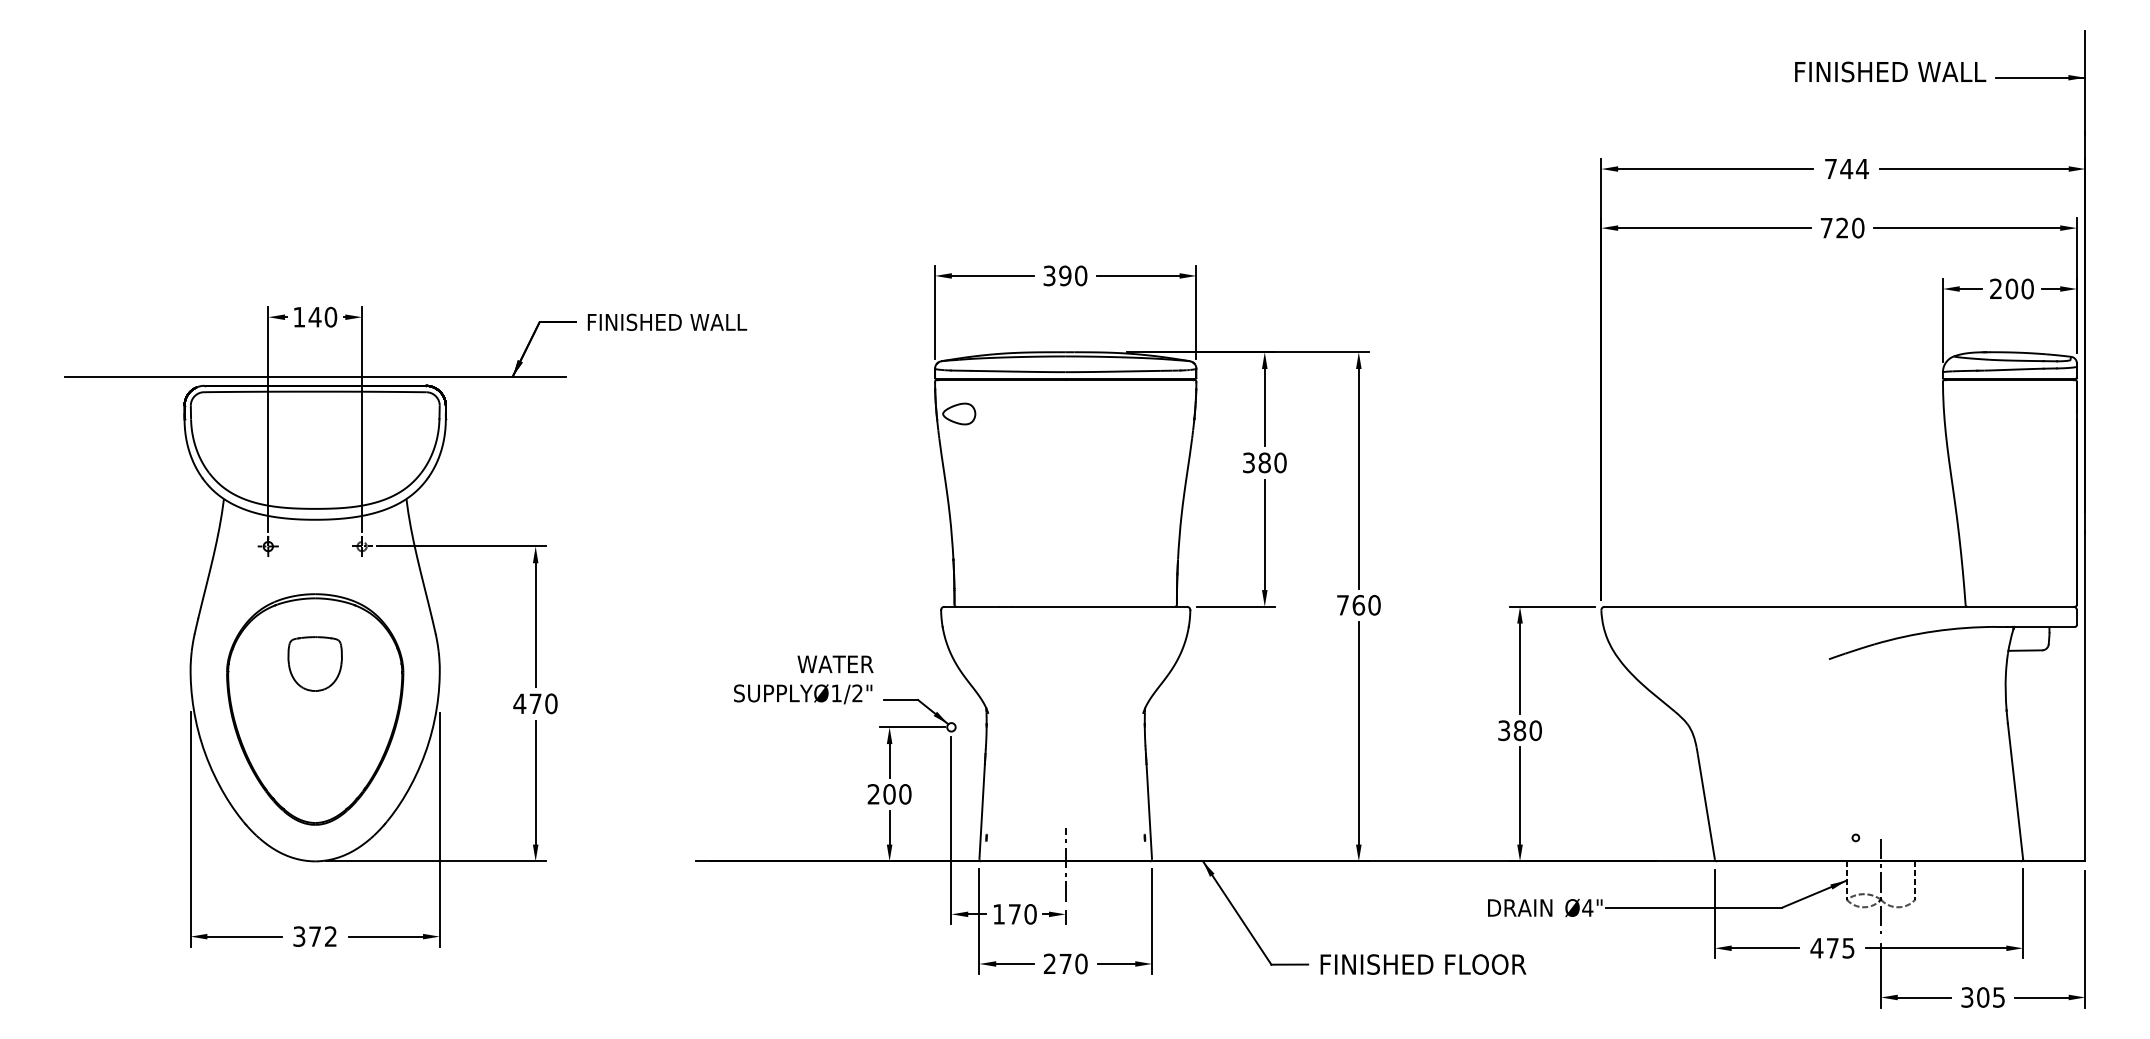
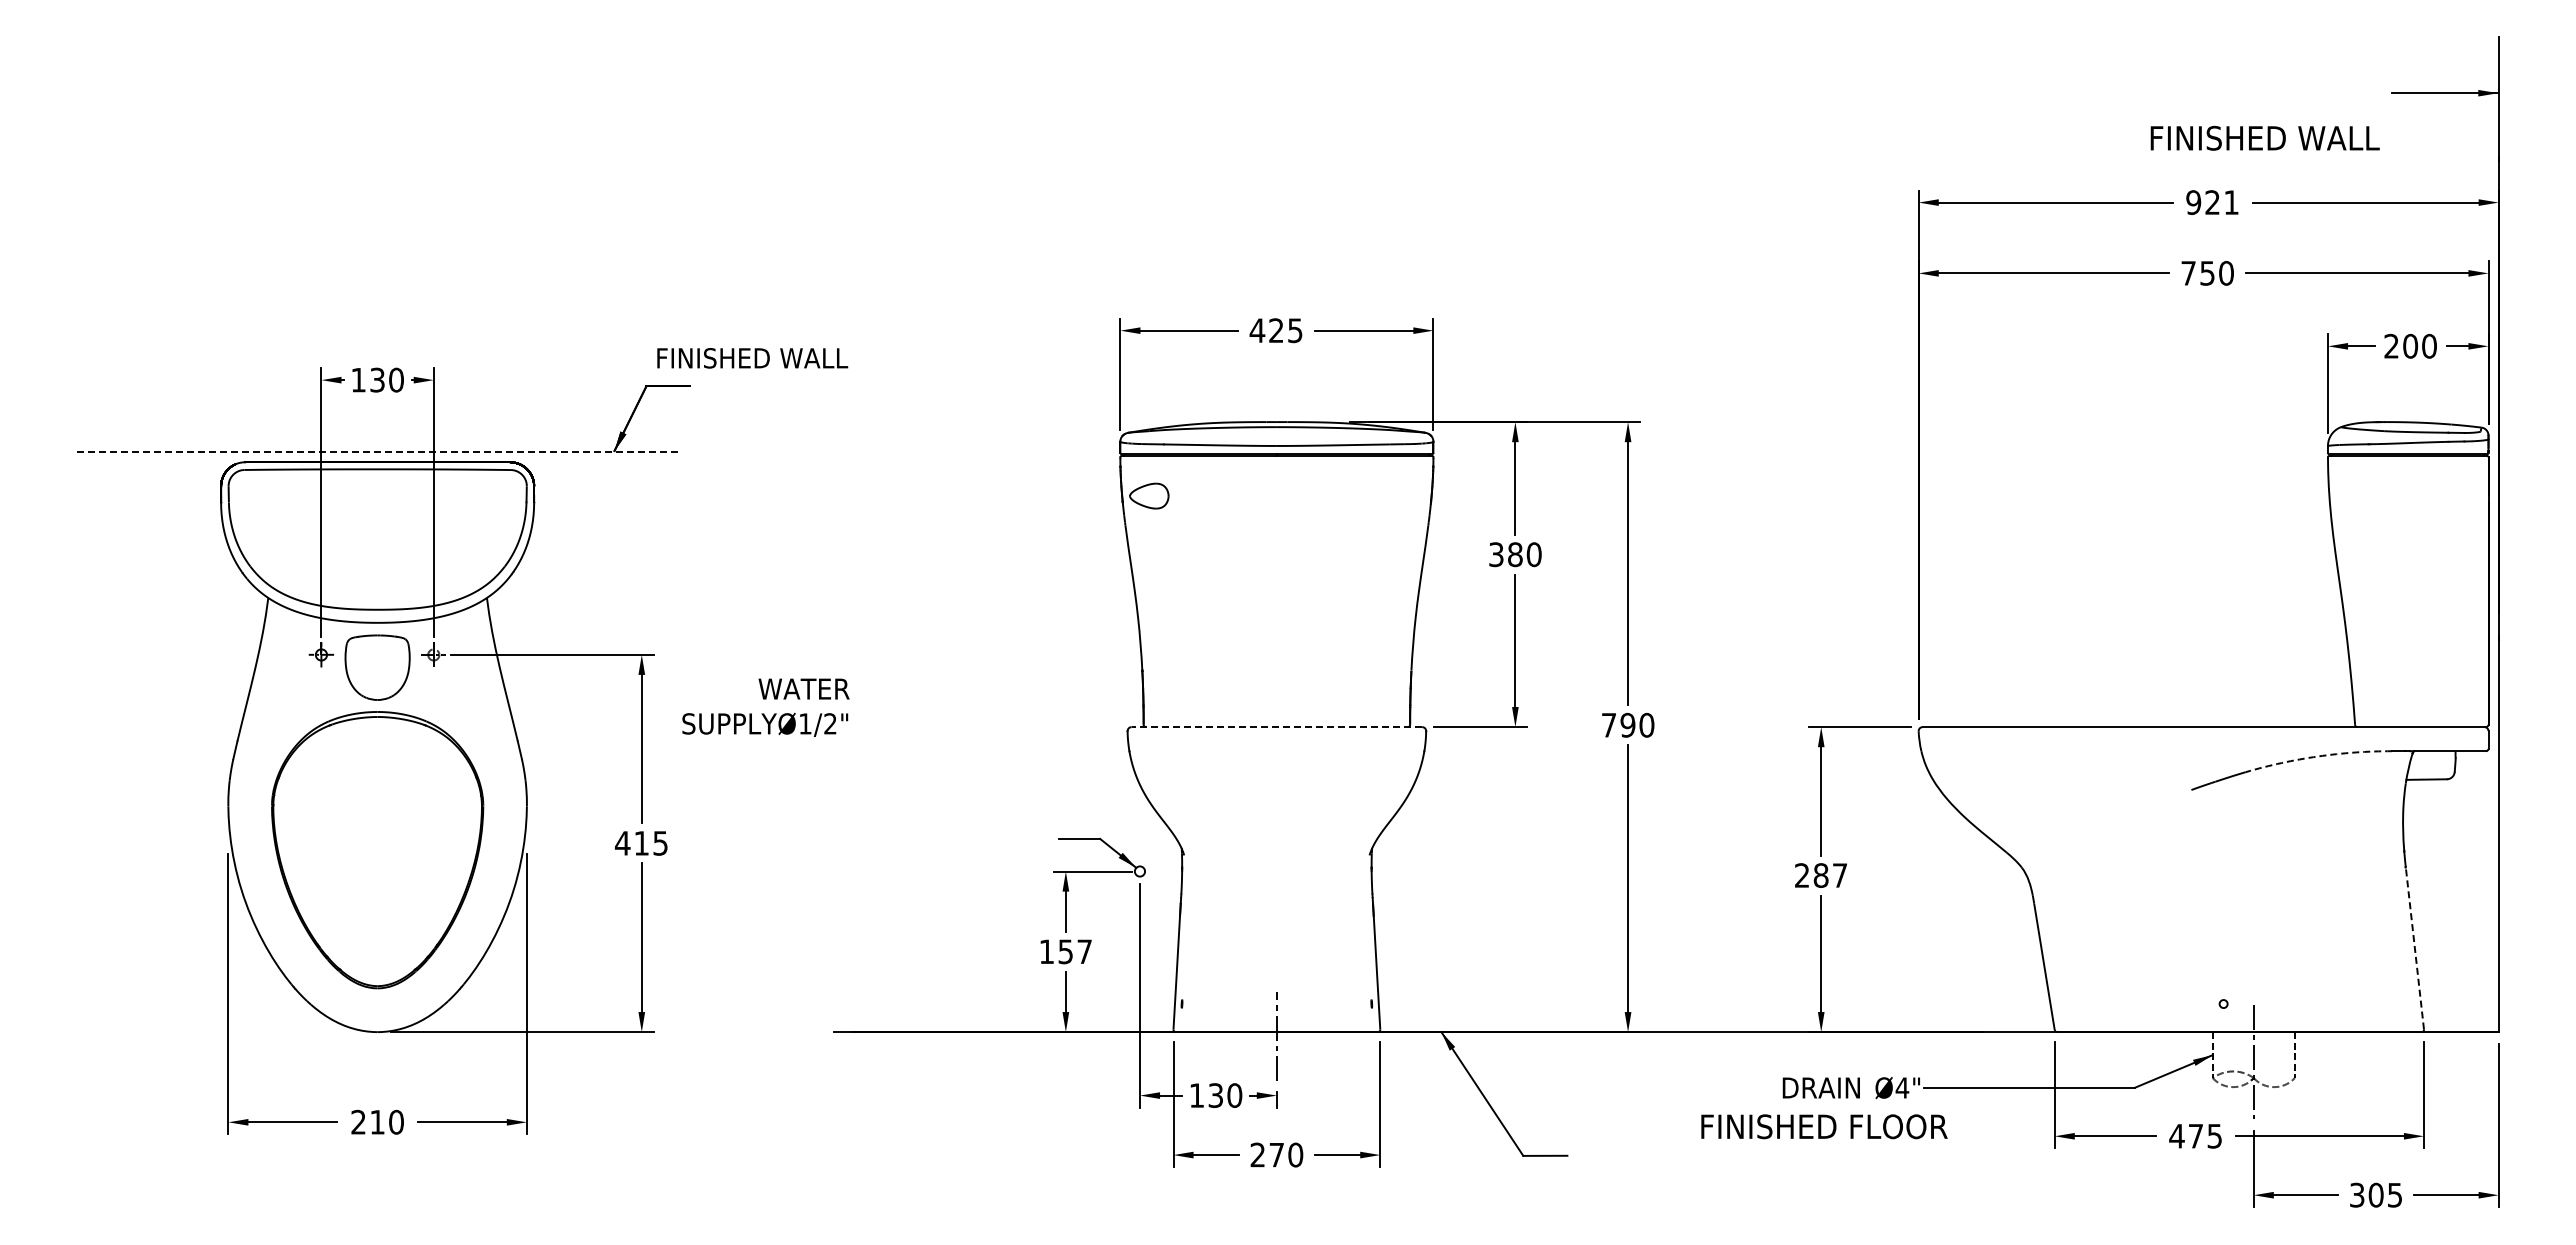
text: (1889, 71) -> (2264, 137), moved
text: (1846, 168) -> (2212, 202), 744 -> 921
text: (1842, 228) -> (2207, 273), 720 -> 750
text: (1064, 275) -> (1275, 330), 390 -> 425
text: (315, 316) -> (377, 379), 140 -> 130
text: (667, 322) -> (752, 358), moved
line: (315, 377) -> (377, 452), solid -> dashed
text: (1358, 604) -> (1627, 724), 760 -> 790
line: (1065, 607) -> (1276, 727), solid -> dashed
arc: (1935, 631) -> (2318, 756), solid -> dashed
part: (315, 663) -> (377, 667), moved
text: (803, 679) -> (765, 707), moved
text: (543, 703) -> (651, 843), 470 -> 415
text: (1520, 730) -> (1821, 875), 380 -> 287
line: (2015, 791) -> (2414, 948), solid -> dashed
text: (889, 794) -> (1065, 951), 200 -> 157
text: (1014, 914) -> (1215, 1095), 170 -> 130
text: (315, 935) -> (377, 1121), 372 -> 210
text: (1423, 964) -> (1824, 1126), moved

